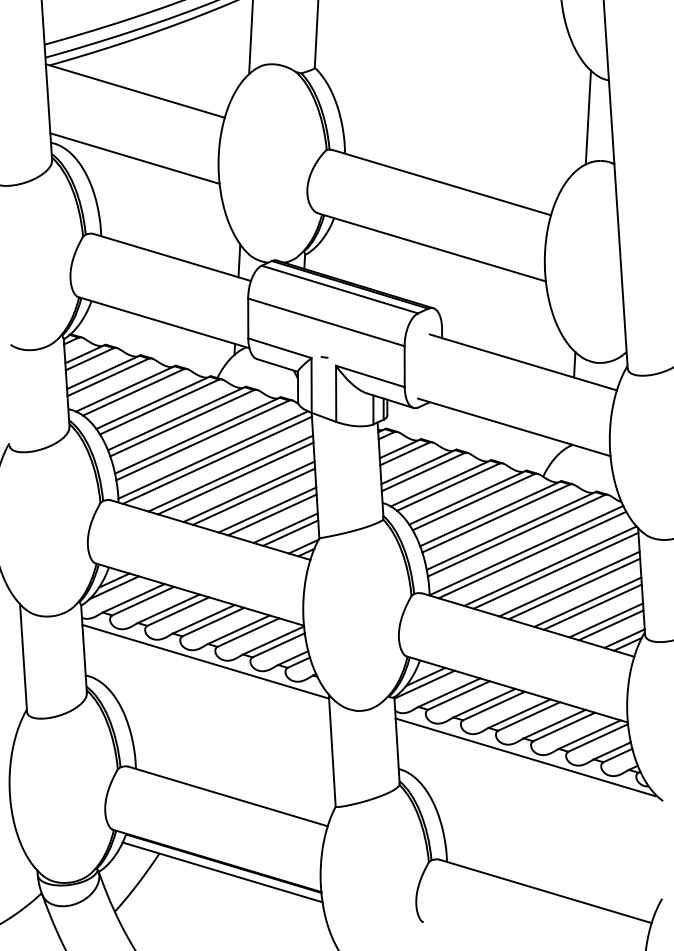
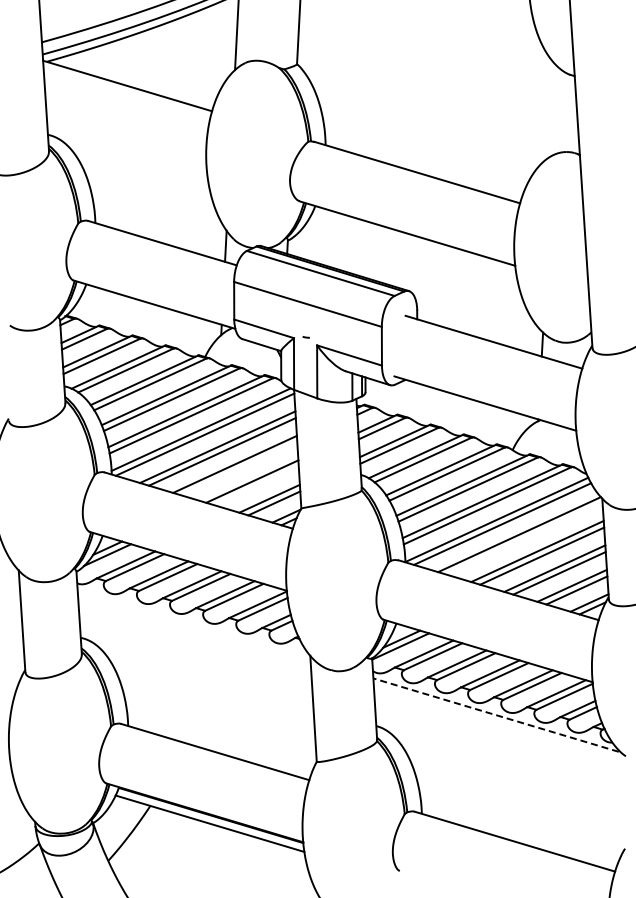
line: (587, 116) -> (554, 110), removed
line: (135, 158) -> (127, 149), removed
line: (253, 496) -> (239, 468), removed
line: (271, 515) -> (256, 486), removed
line: (555, 570) -> (524, 538), removed
line: (205, 661) -> (193, 624), removed
line: (525, 757) -> (495, 715), solid -> dashed

